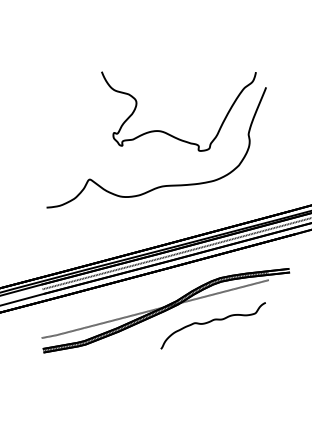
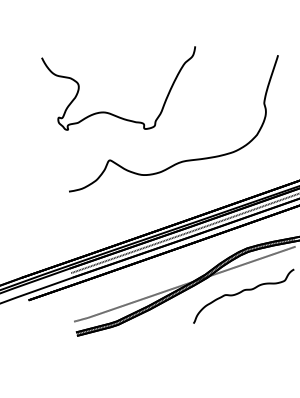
part: (167, 132) -> (111, 113), moved

